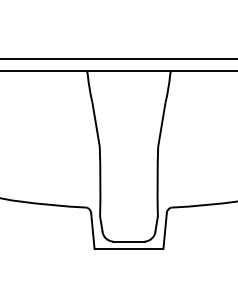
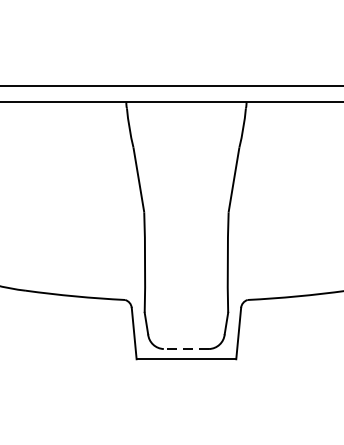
line: (129, 241) -> (187, 348), solid -> dashed

